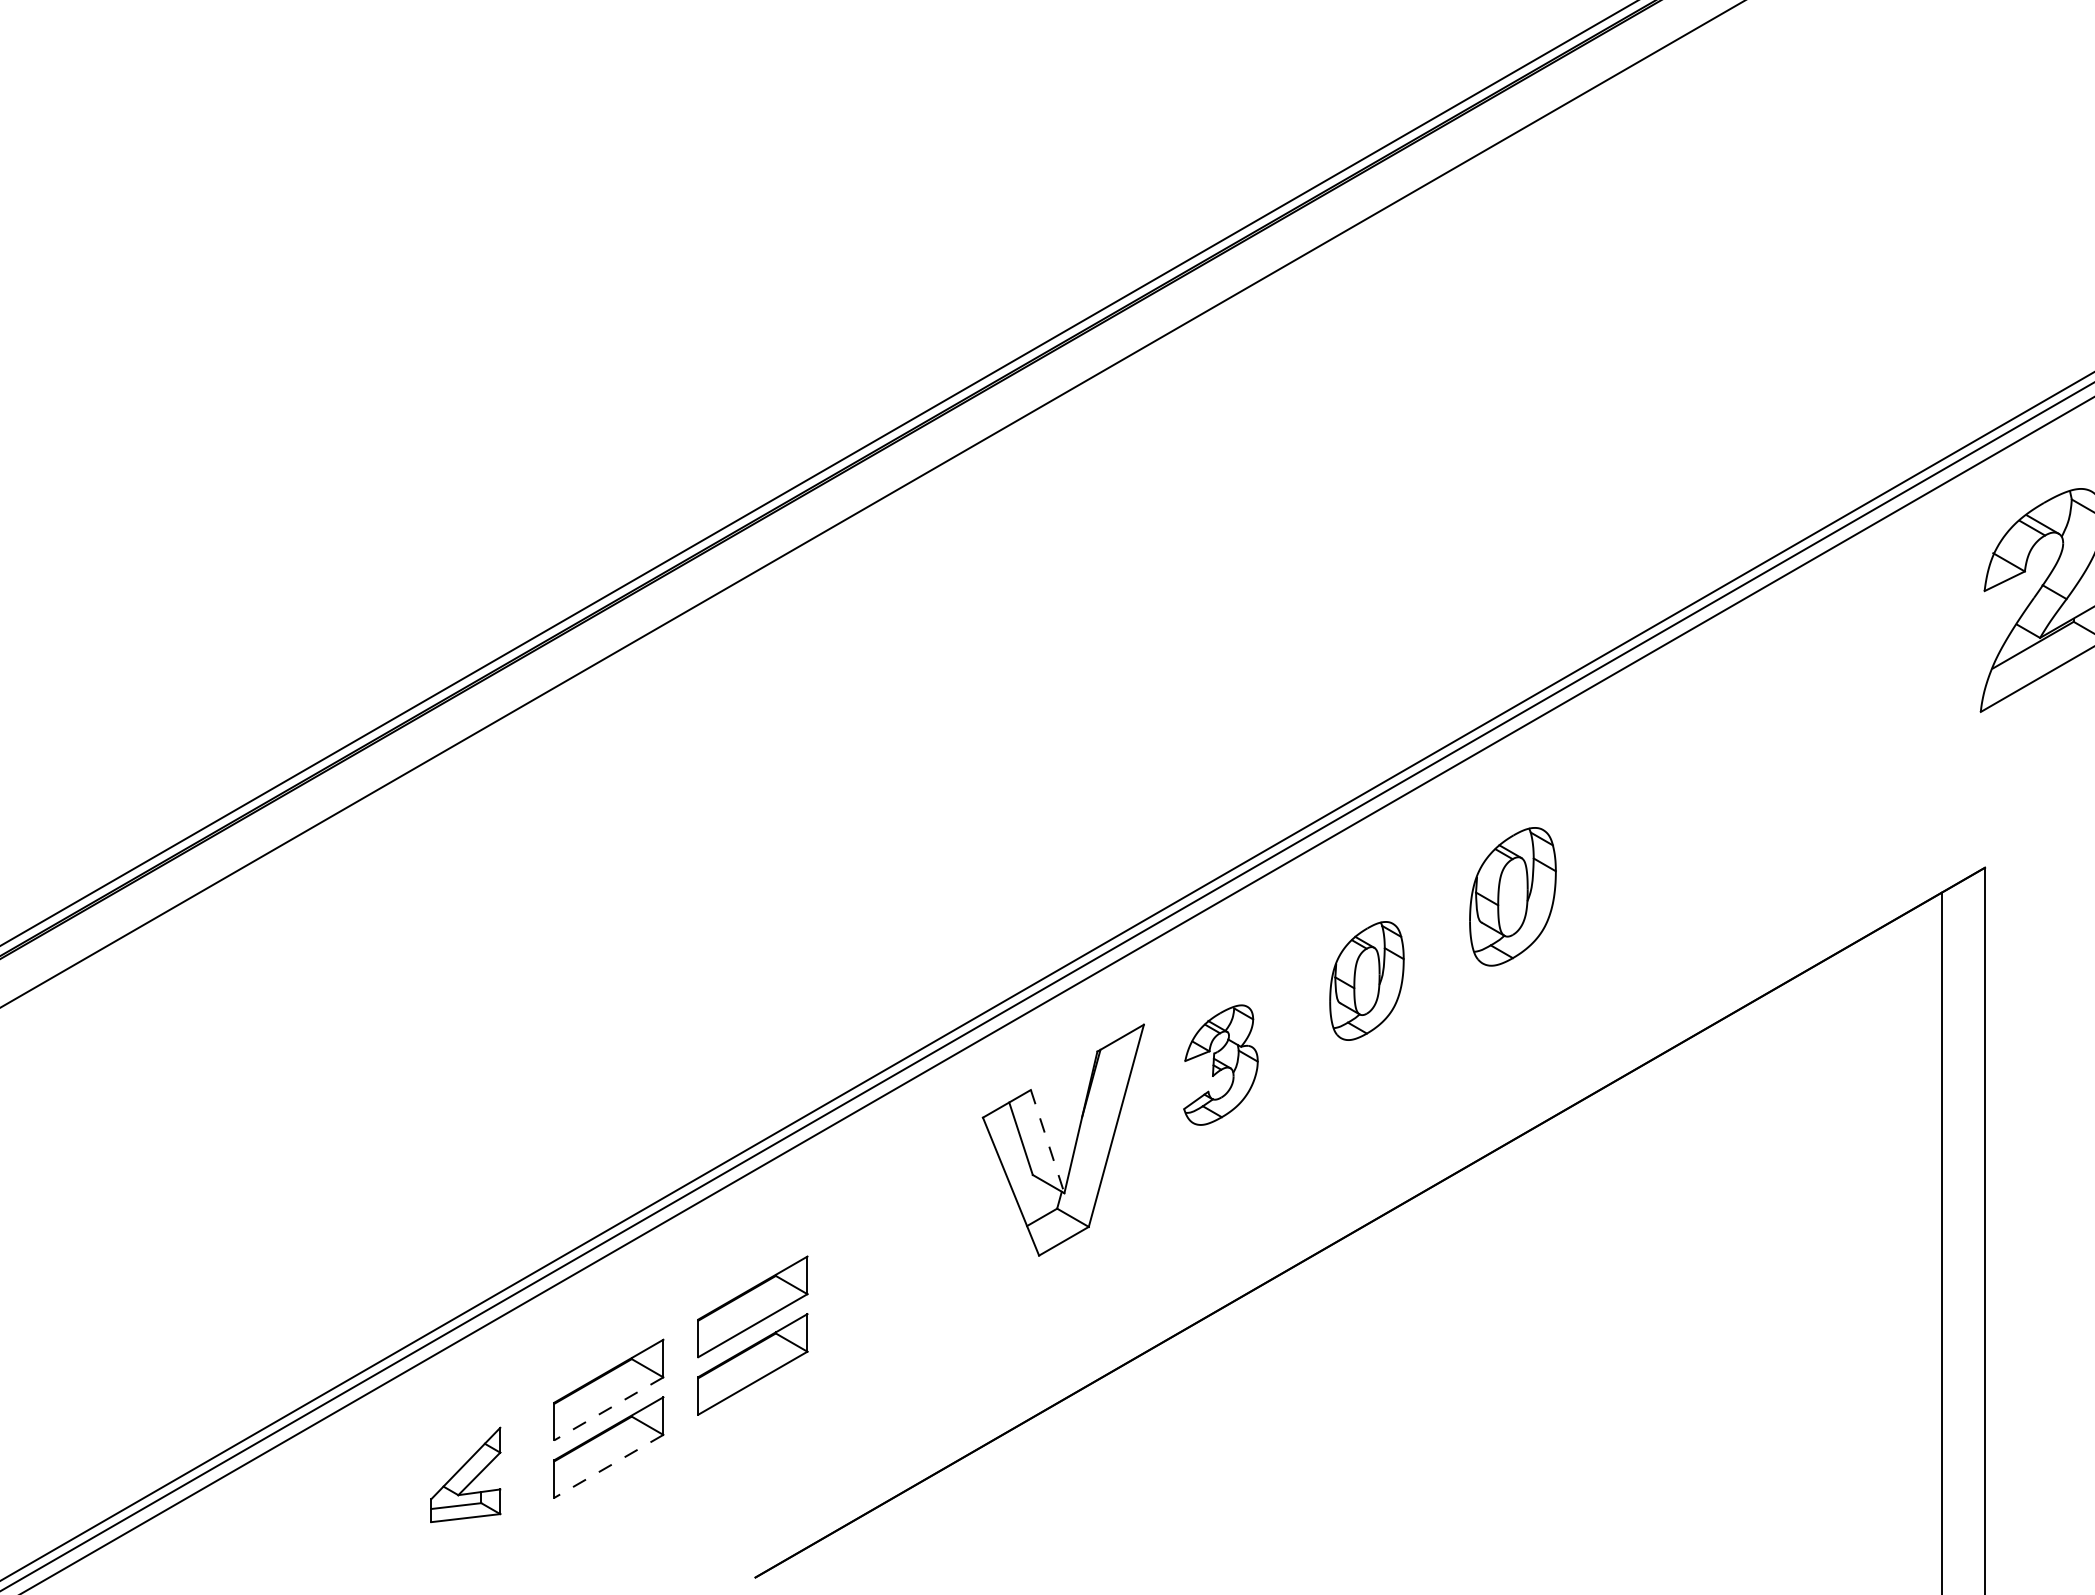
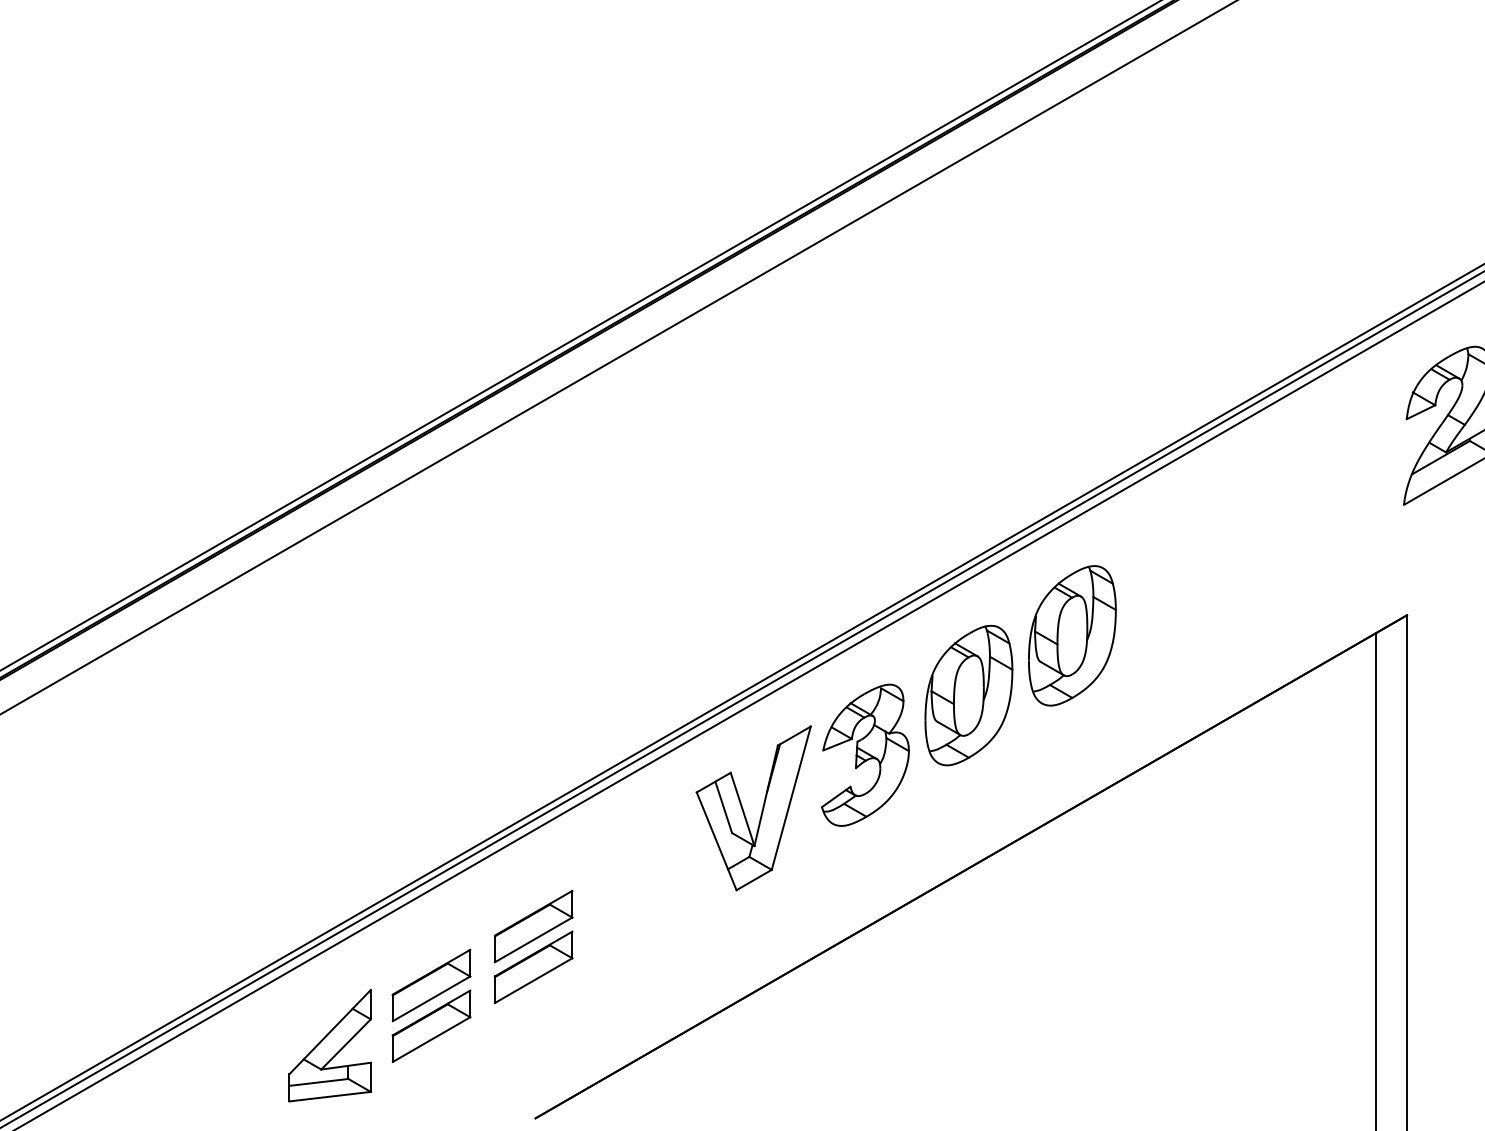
part: (1512, 896) -> (1072, 635), size x1.43
part: (1366, 980) -> (968, 695), size x1.67
part: (1220, 1064) -> (865, 754), size x1.67
line: (1047, 1142) -> (742, 810), dashed -> solid
line: (608, 1409) -> (431, 999), dashed -> solid
line: (608, 1466) -> (431, 1039), dashed -> solid
part: (465, 1474) -> (329, 1045), size x1.67

